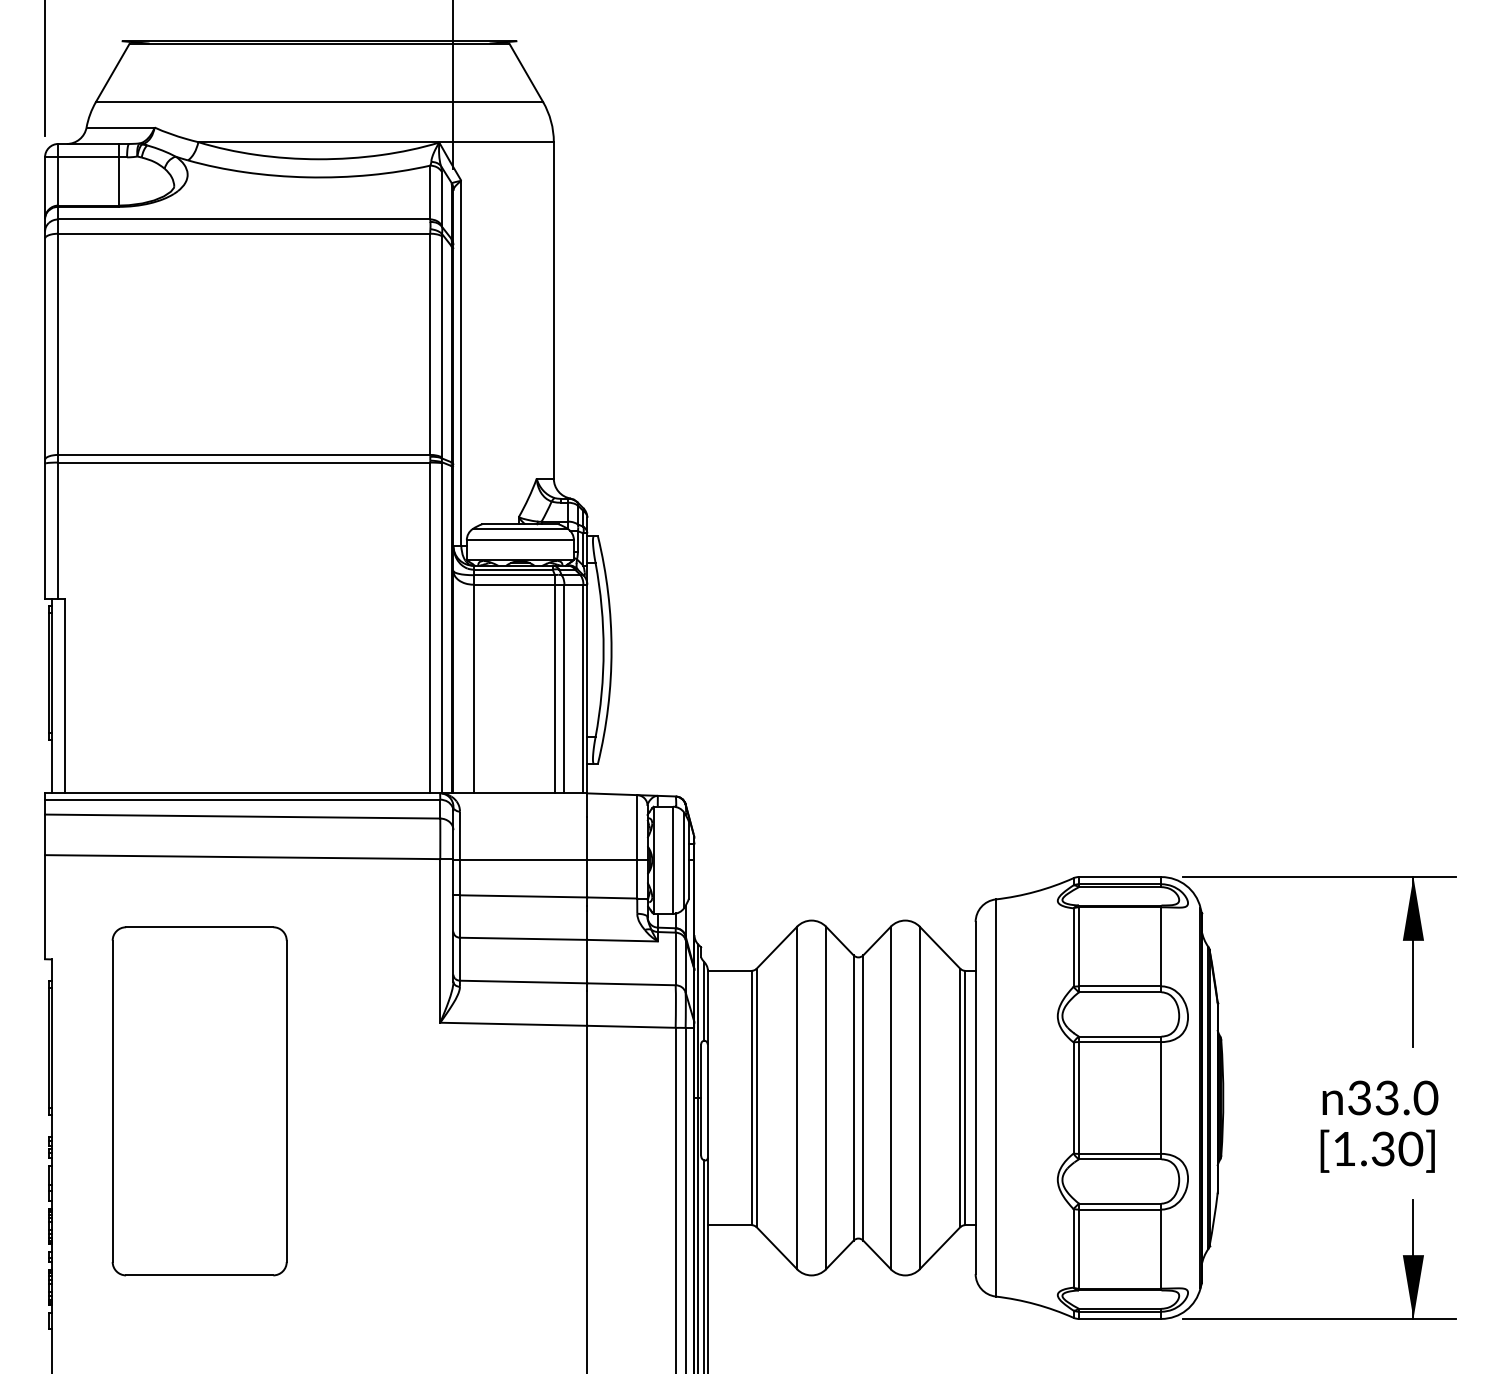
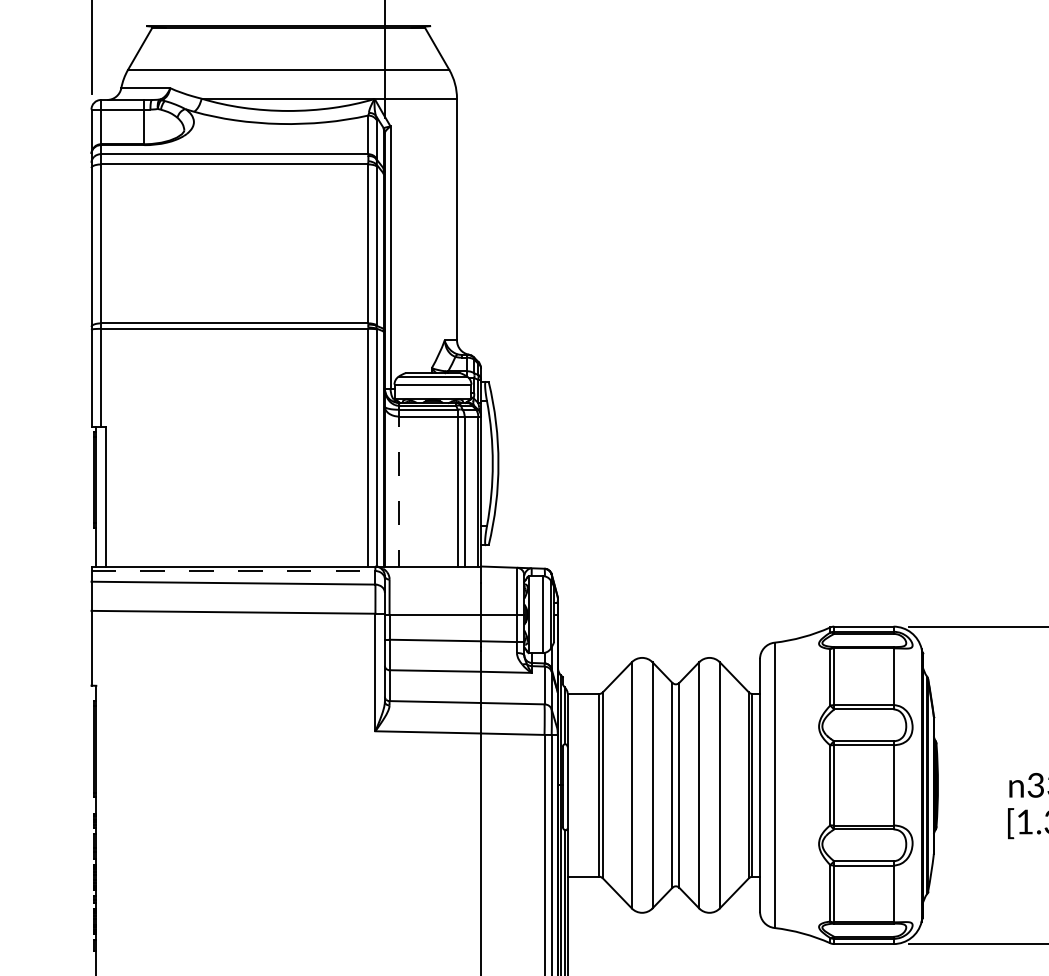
line: (473, 679) -> (399, 484), solid -> dashed
line: (242, 799) -> (233, 570), solid -> dashed
part: (199, 1101) -> (202, 787), removed

